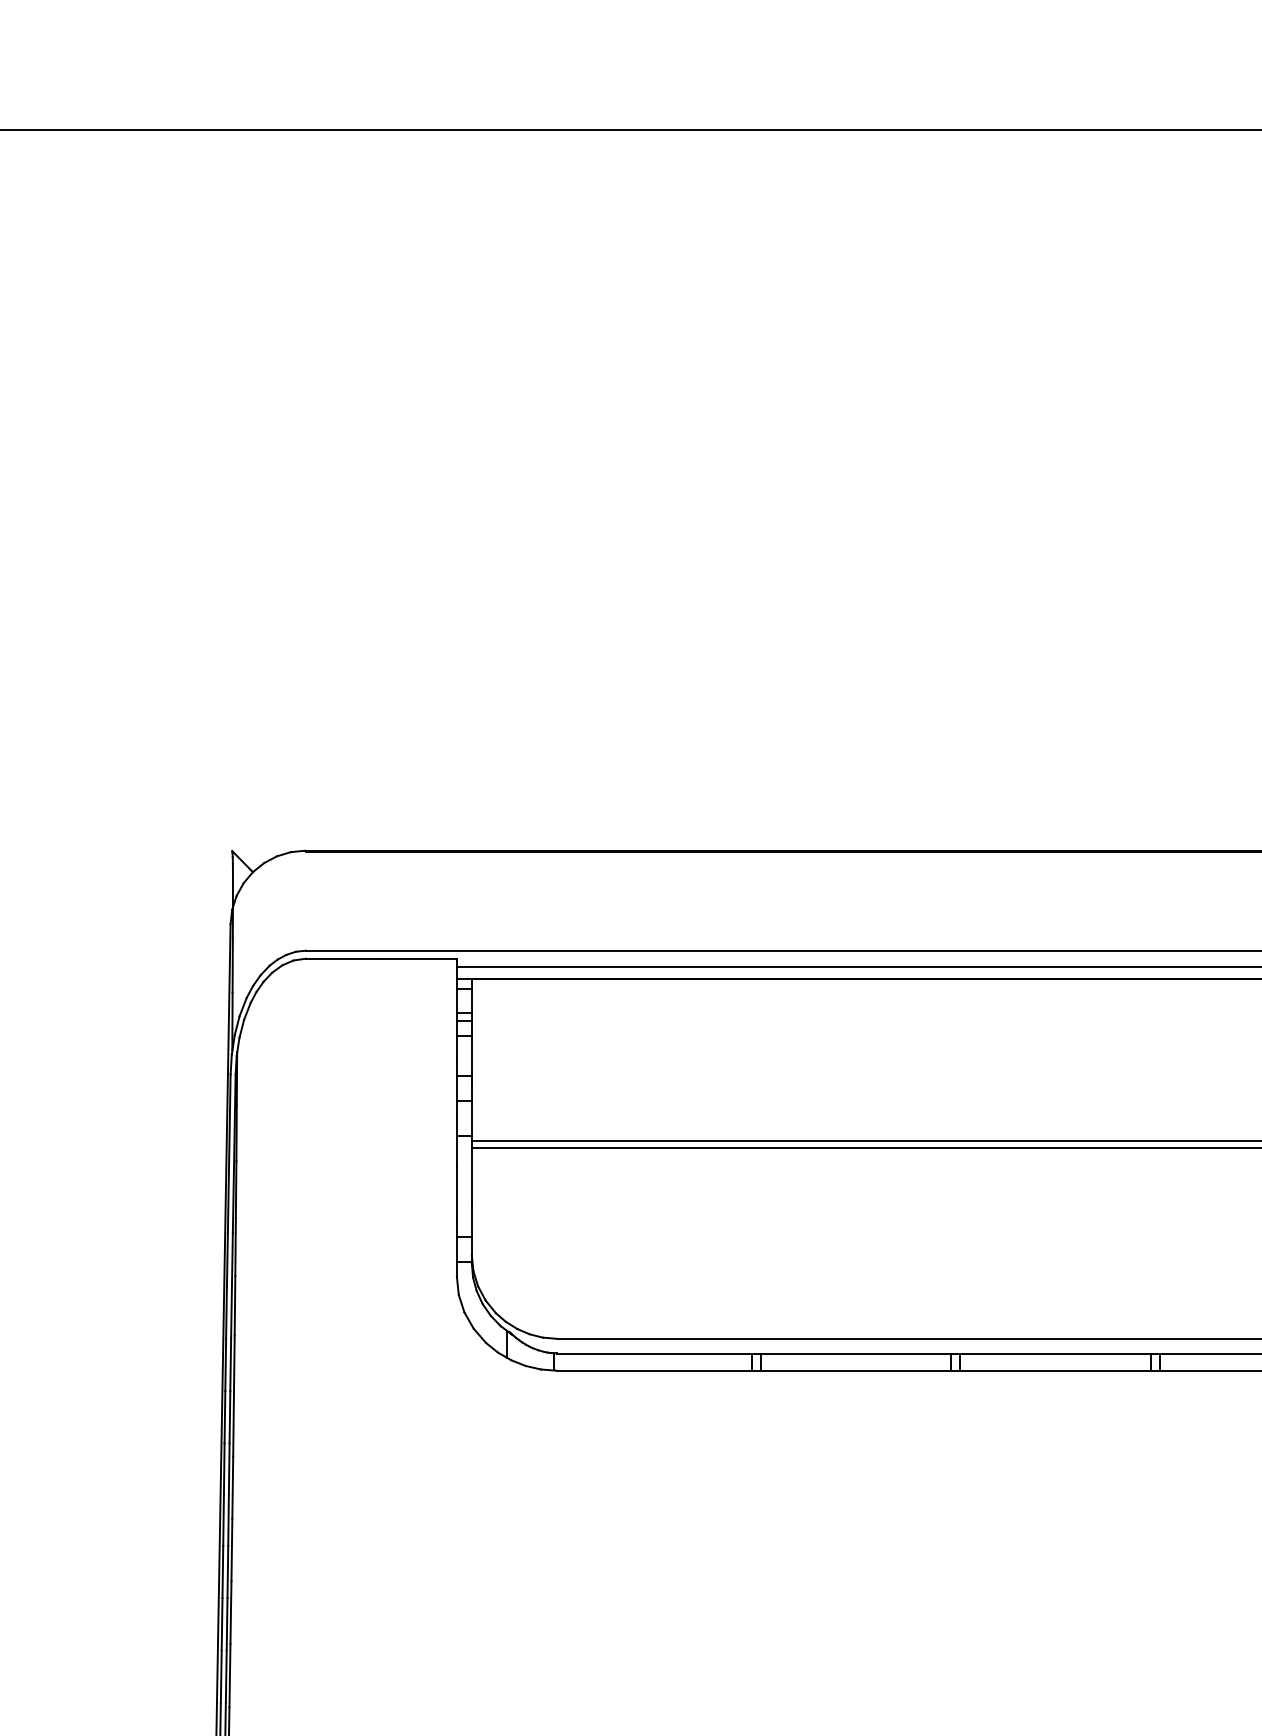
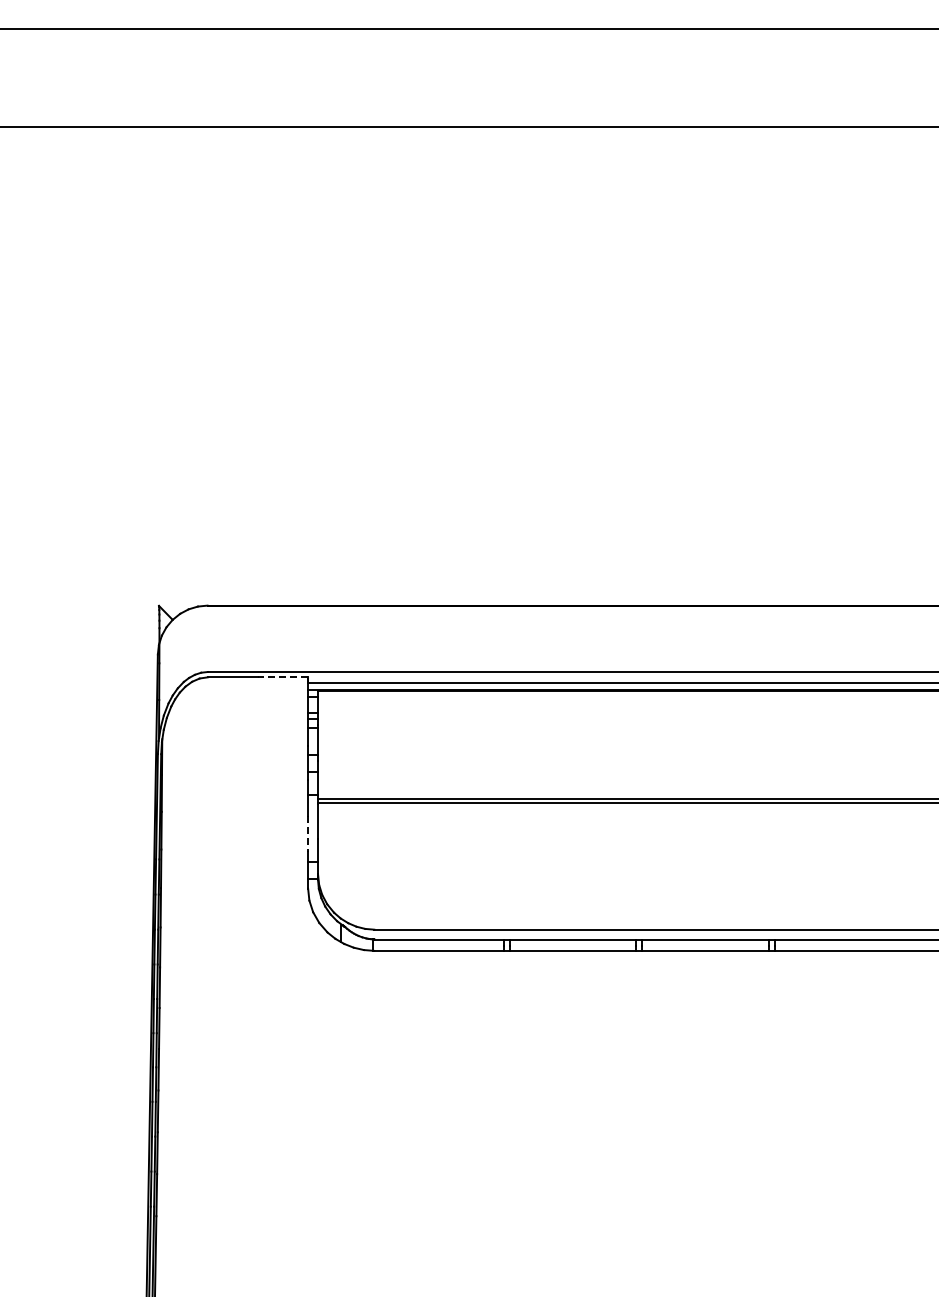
line: (418, 958) -> (282, 677), solid -> dashed
line: (457, 1195) -> (308, 834), solid -> dashed

